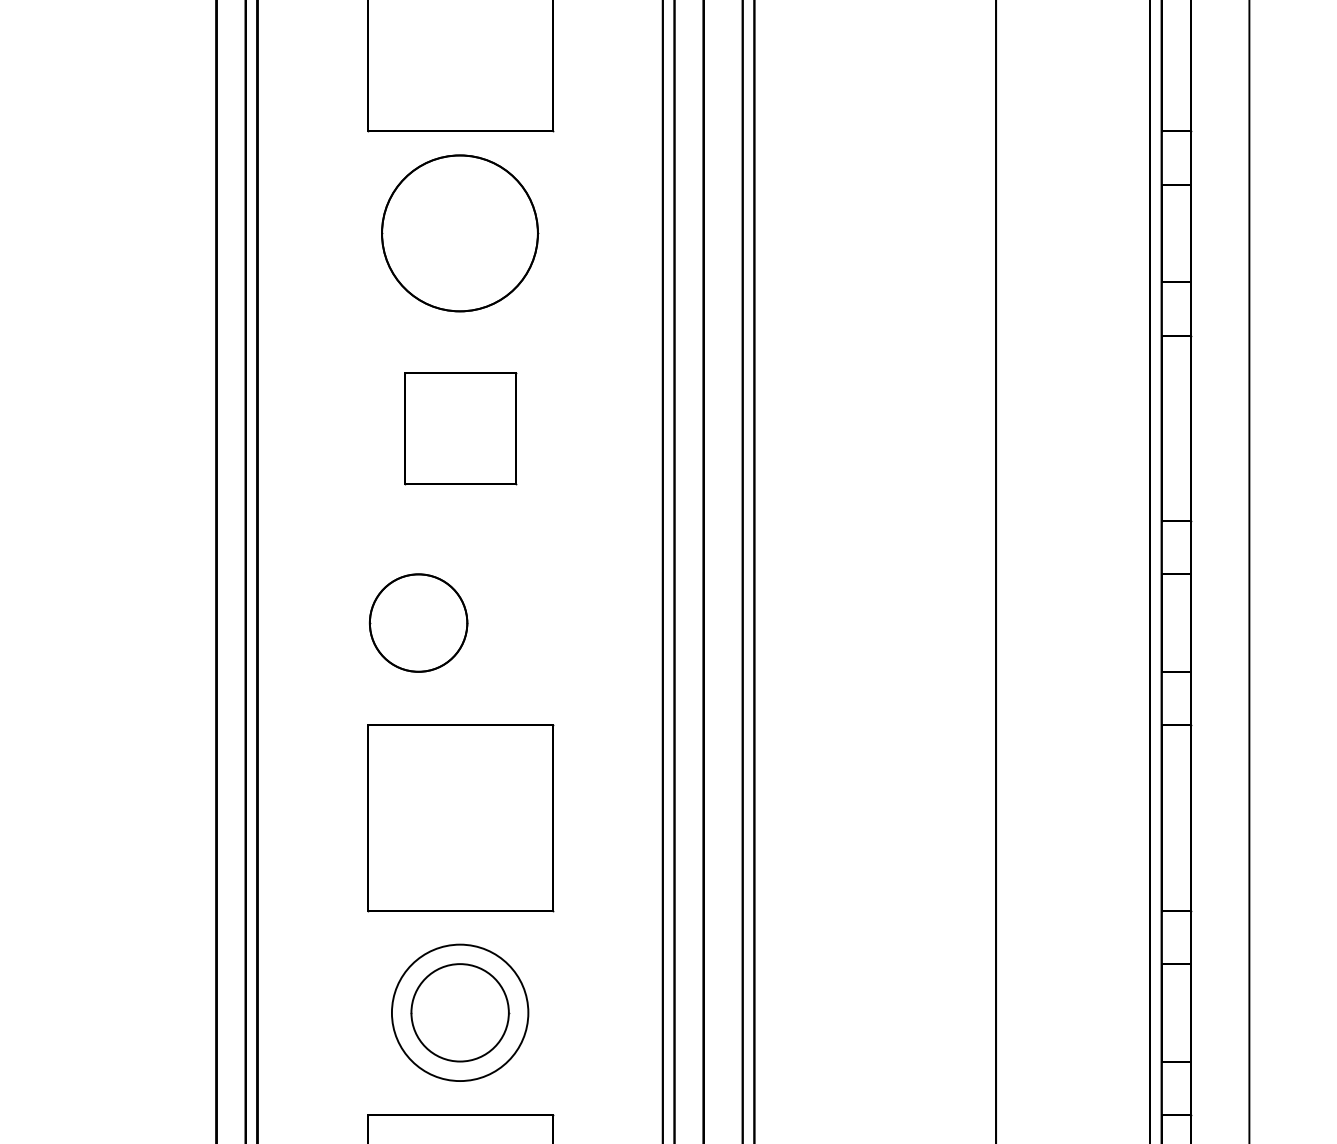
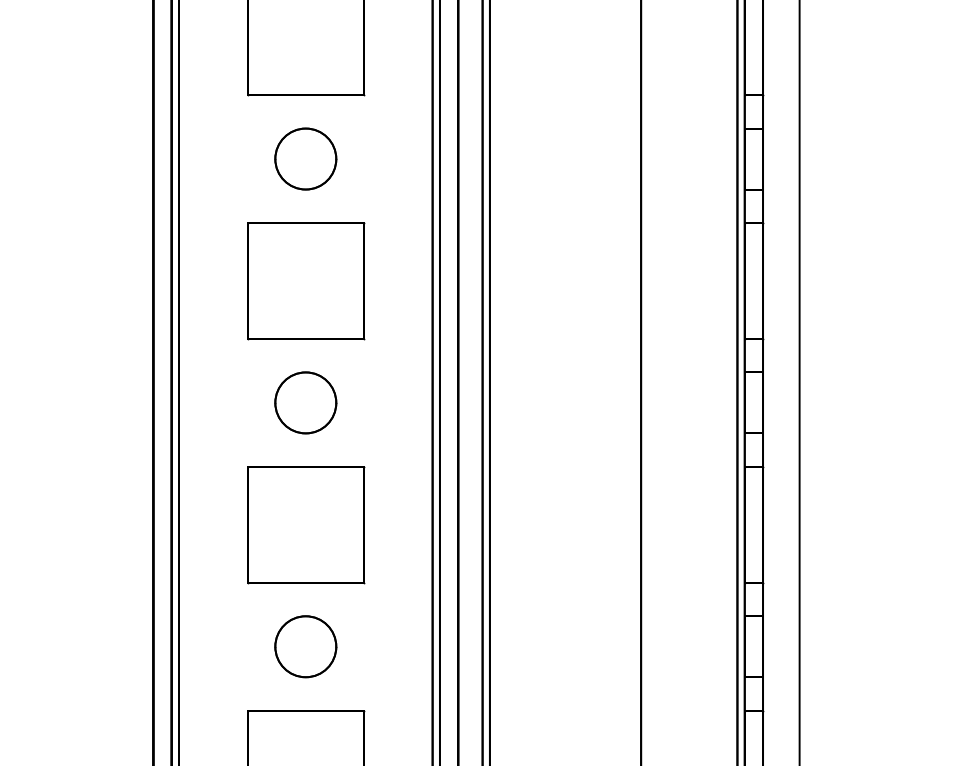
part: (459, 232) -> (305, 158), size x0.62
part: (461, 429) -> (306, 281), size x1.67
part: (418, 622) -> (305, 402), moved
circle: (459, 1012) -> (305, 646), size x0.71

